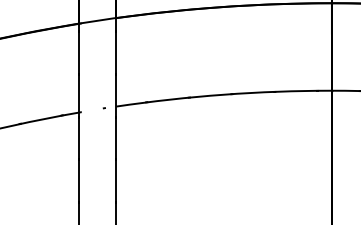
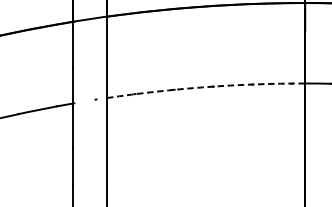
arc: (223, 94) -> (205, 86), solid -> dashed

